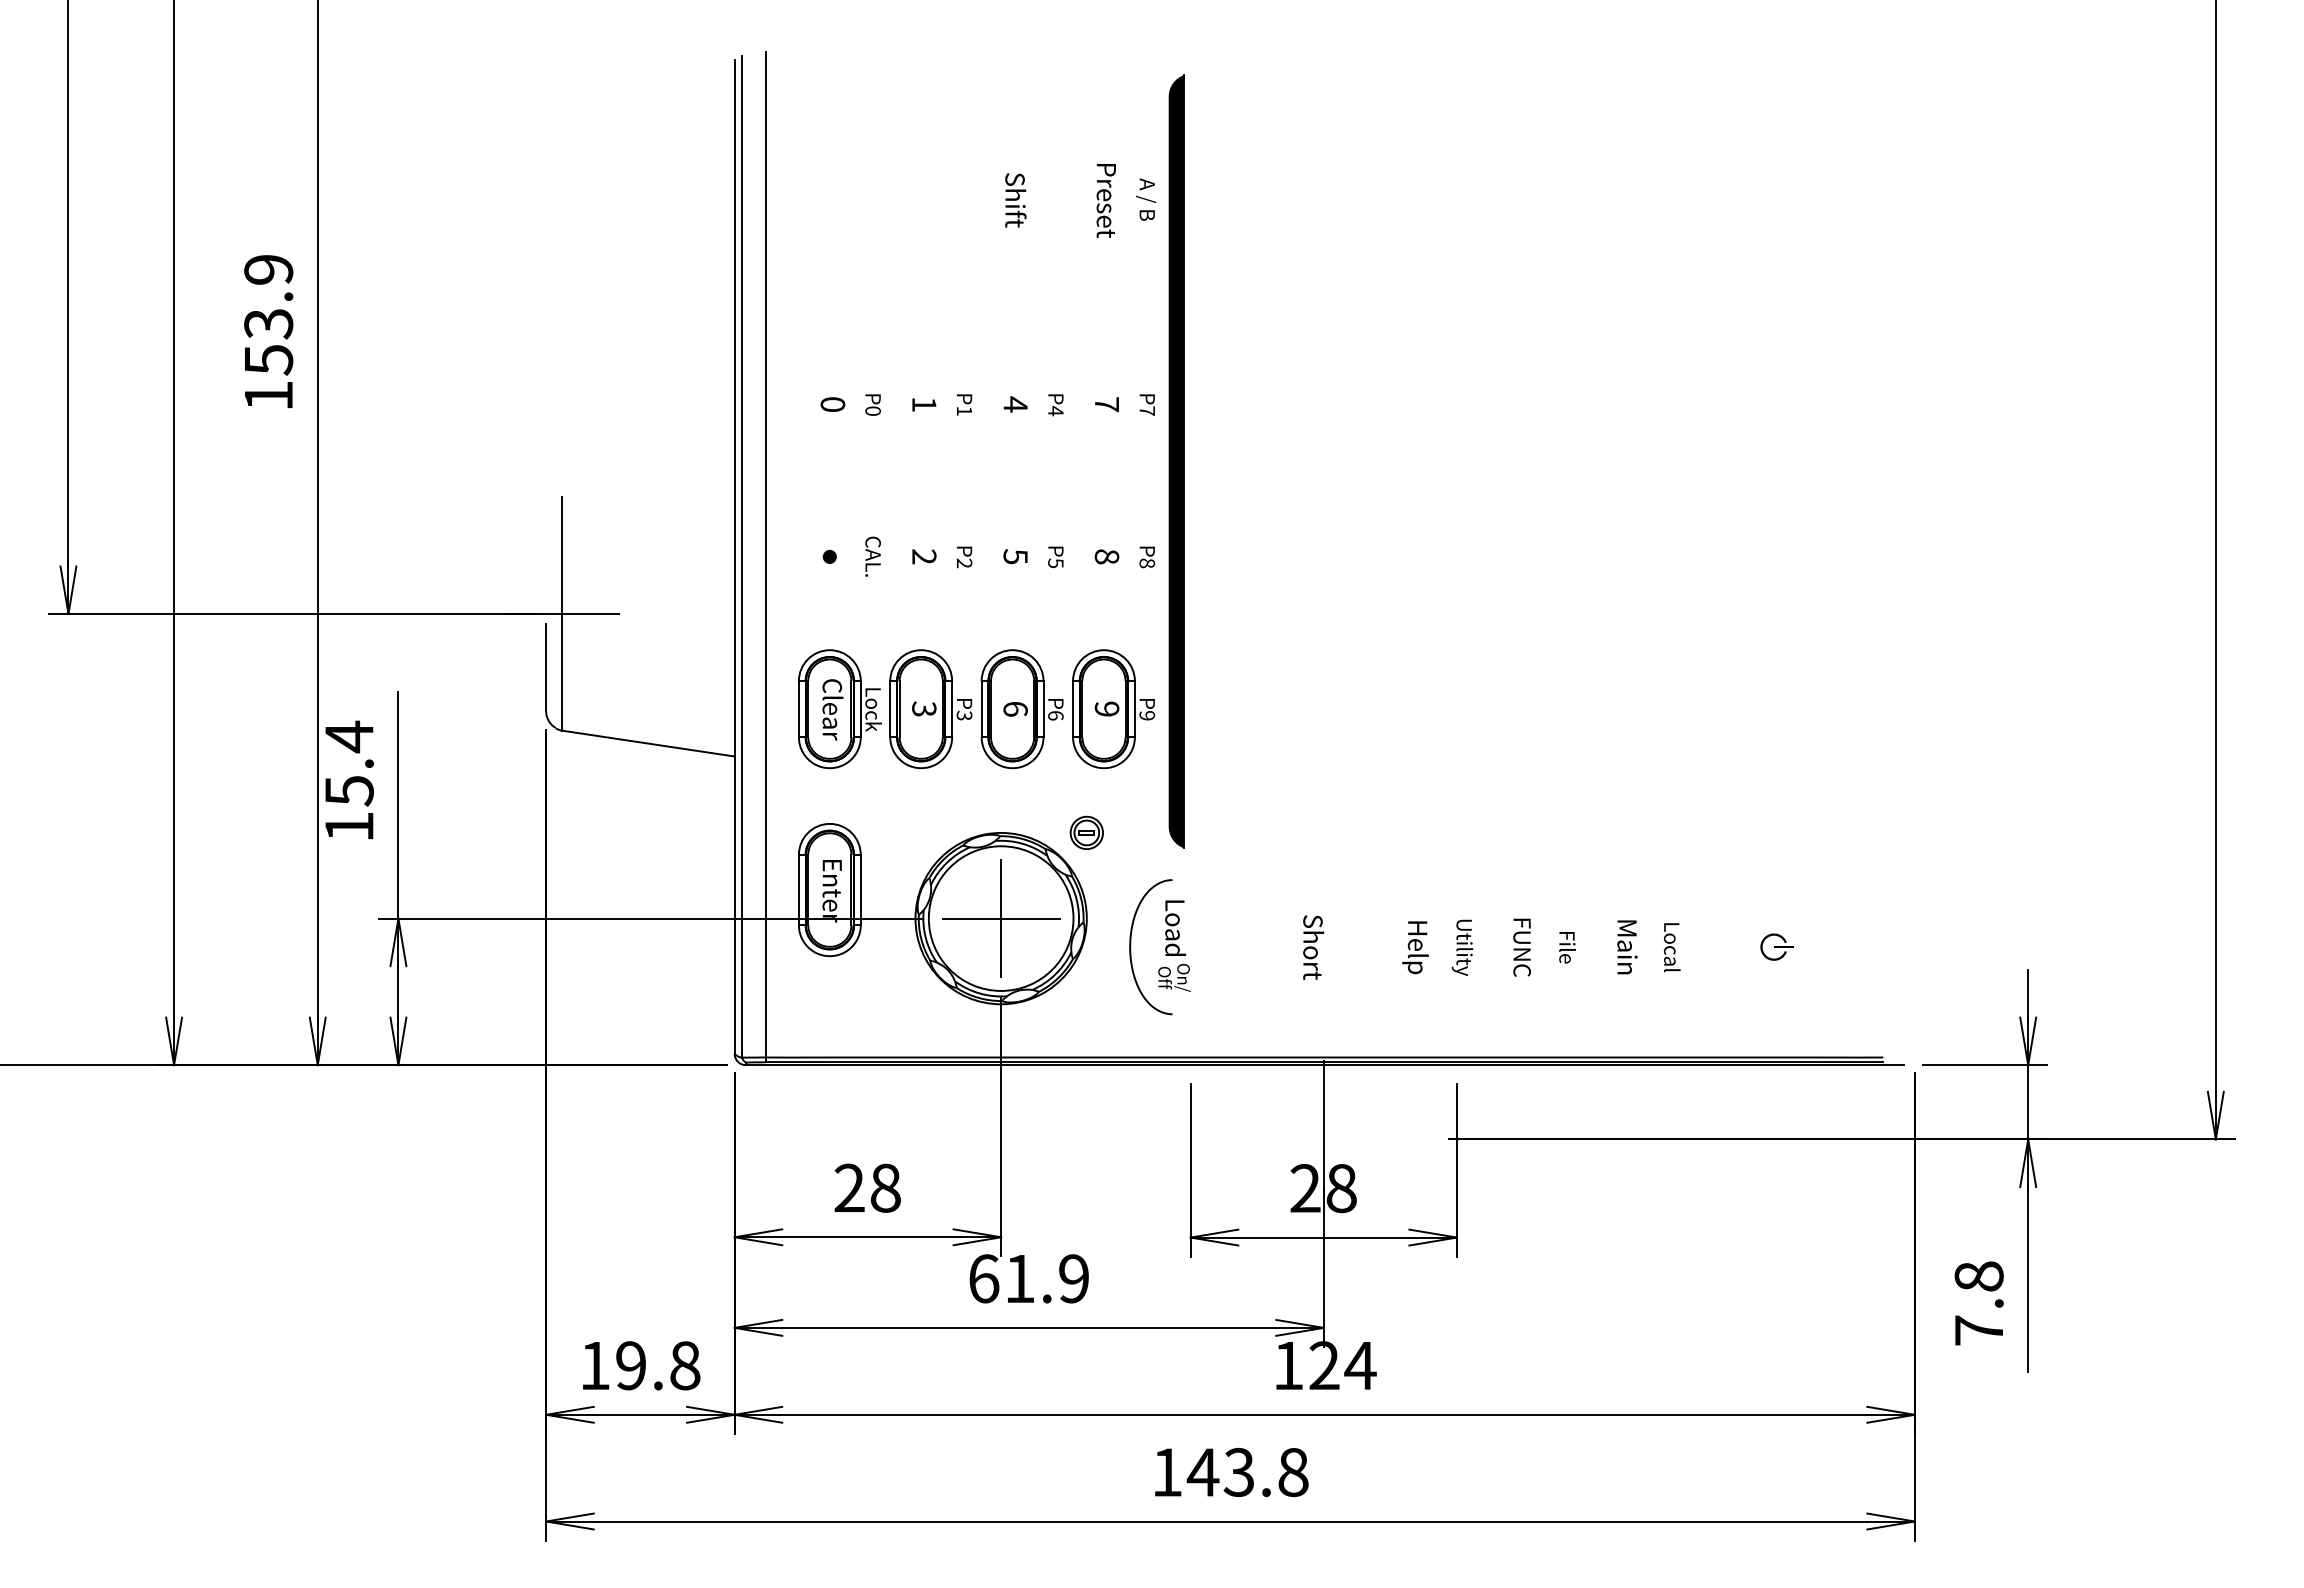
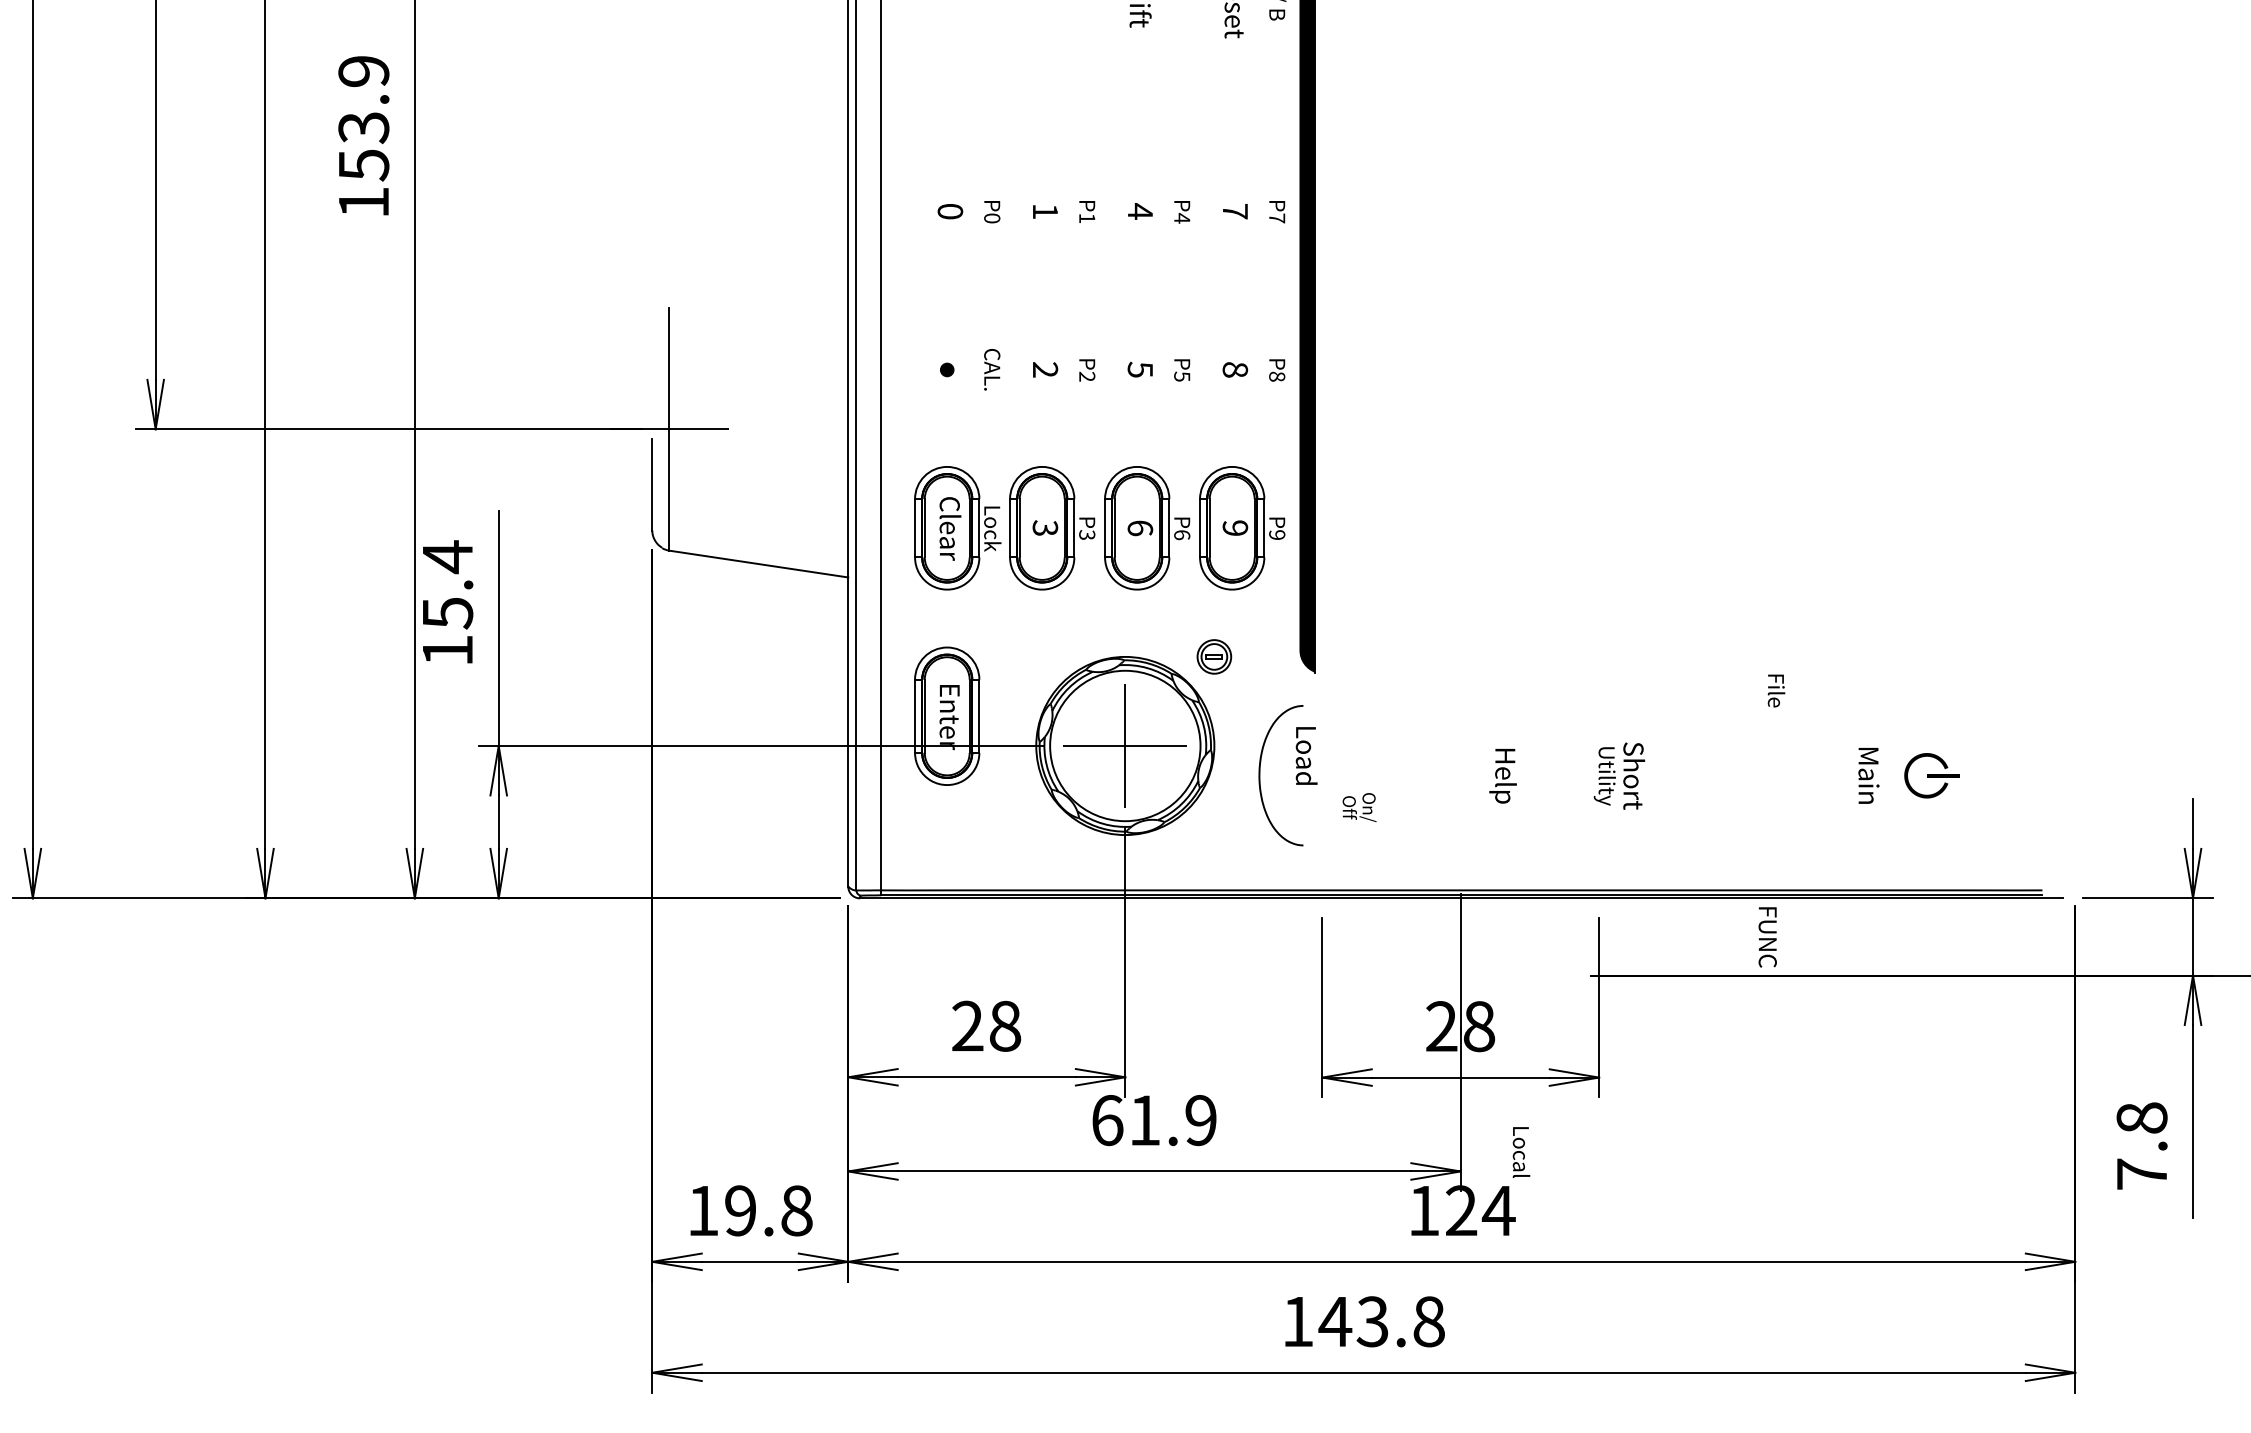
part: (1776, 946) -> (1931, 774), size x1.6
text: (1313, 947) -> (1634, 776), moved
text: (1415, 947) -> (1503, 776), moved
text: (1521, 947) -> (1767, 937), moved
text: (1567, 947) -> (1776, 690), moved
text: (1627, 947) -> (1868, 776), moved
text: (1672, 947) -> (1521, 1152), moved
text: (1174, 977) -> (1359, 807), moved

